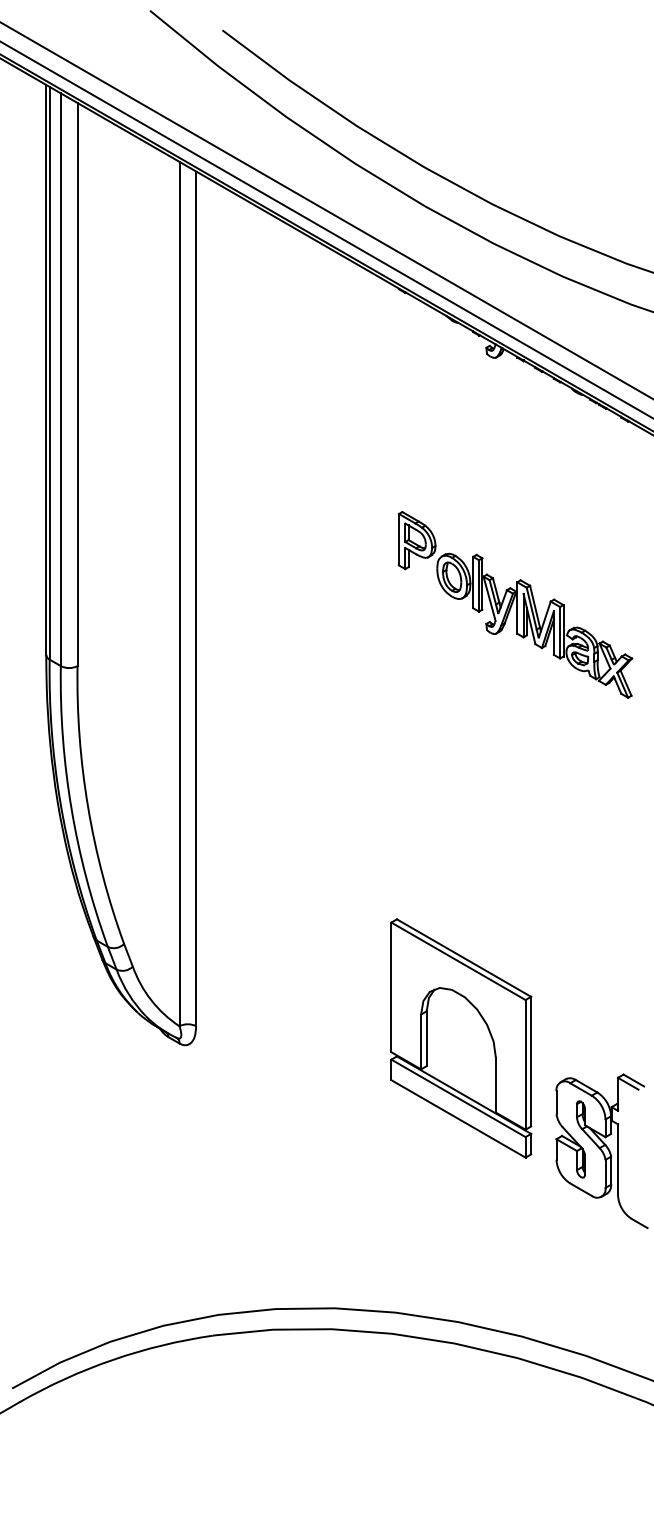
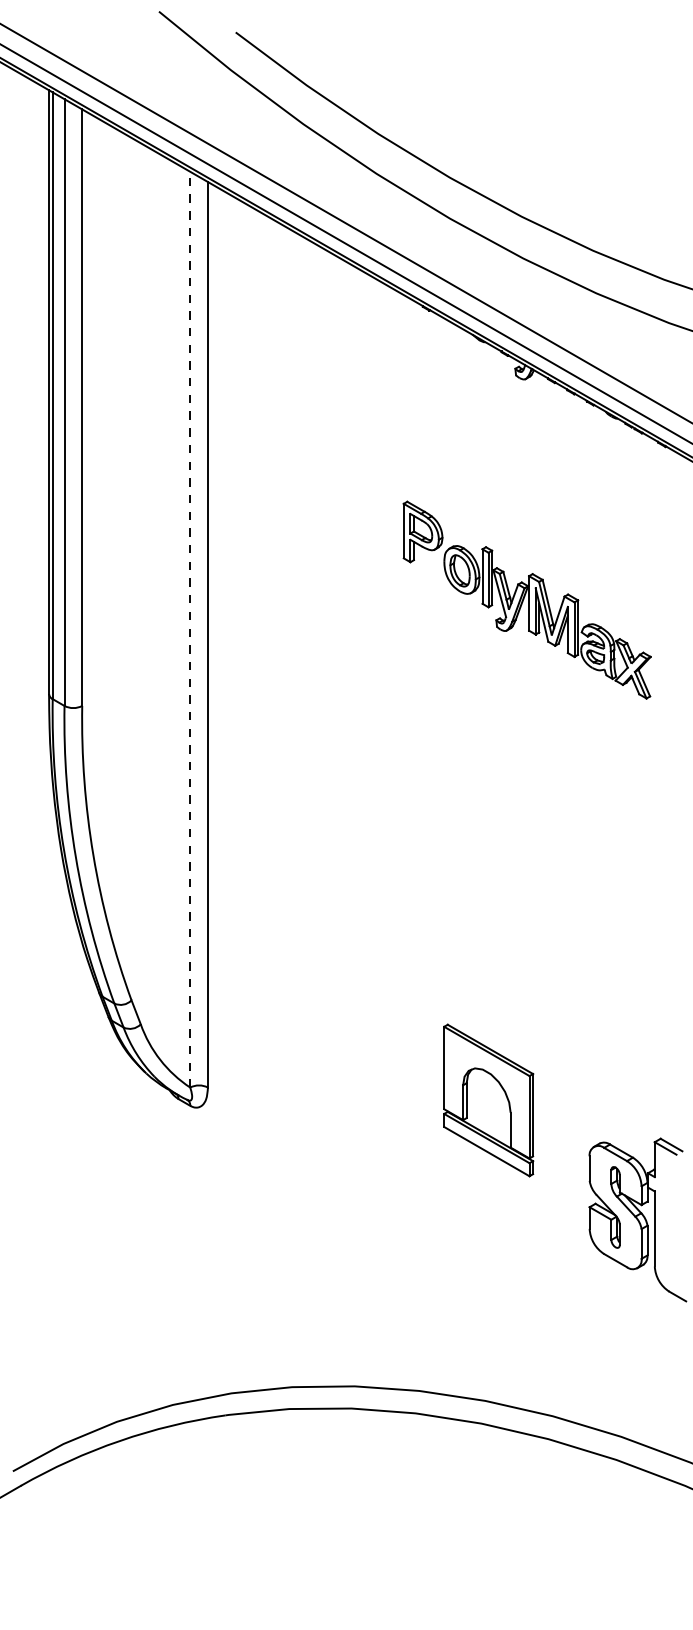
line: (179, 593) -> (190, 629), solid -> dashed
part: (514, 604) -> (526, 599), moved
part: (461, 1038) -> (488, 1100), size x0.6

